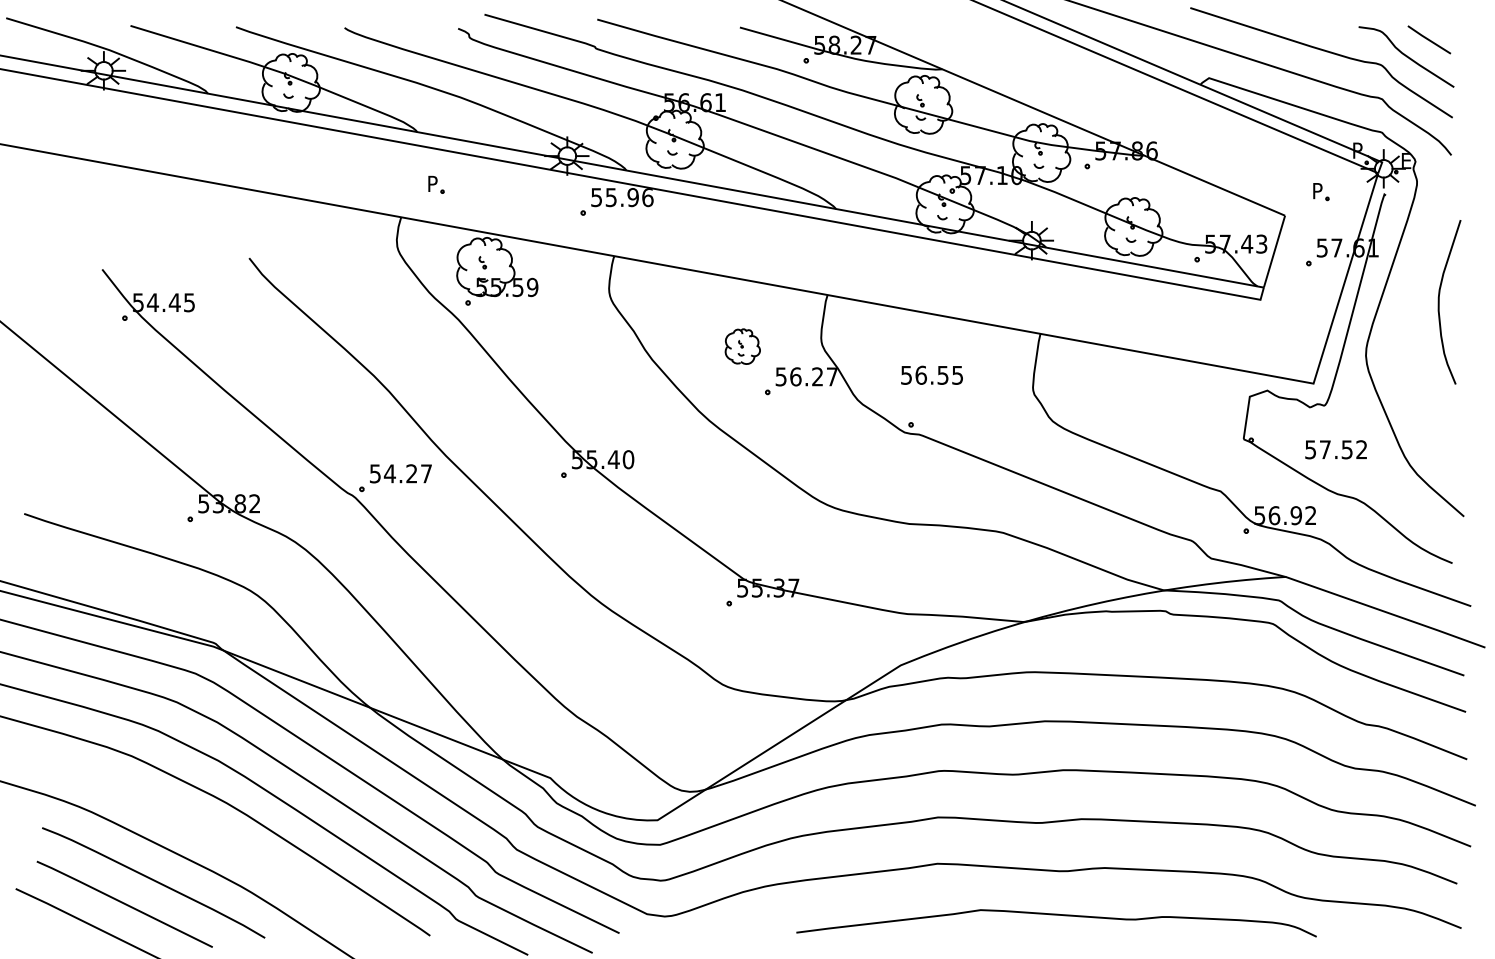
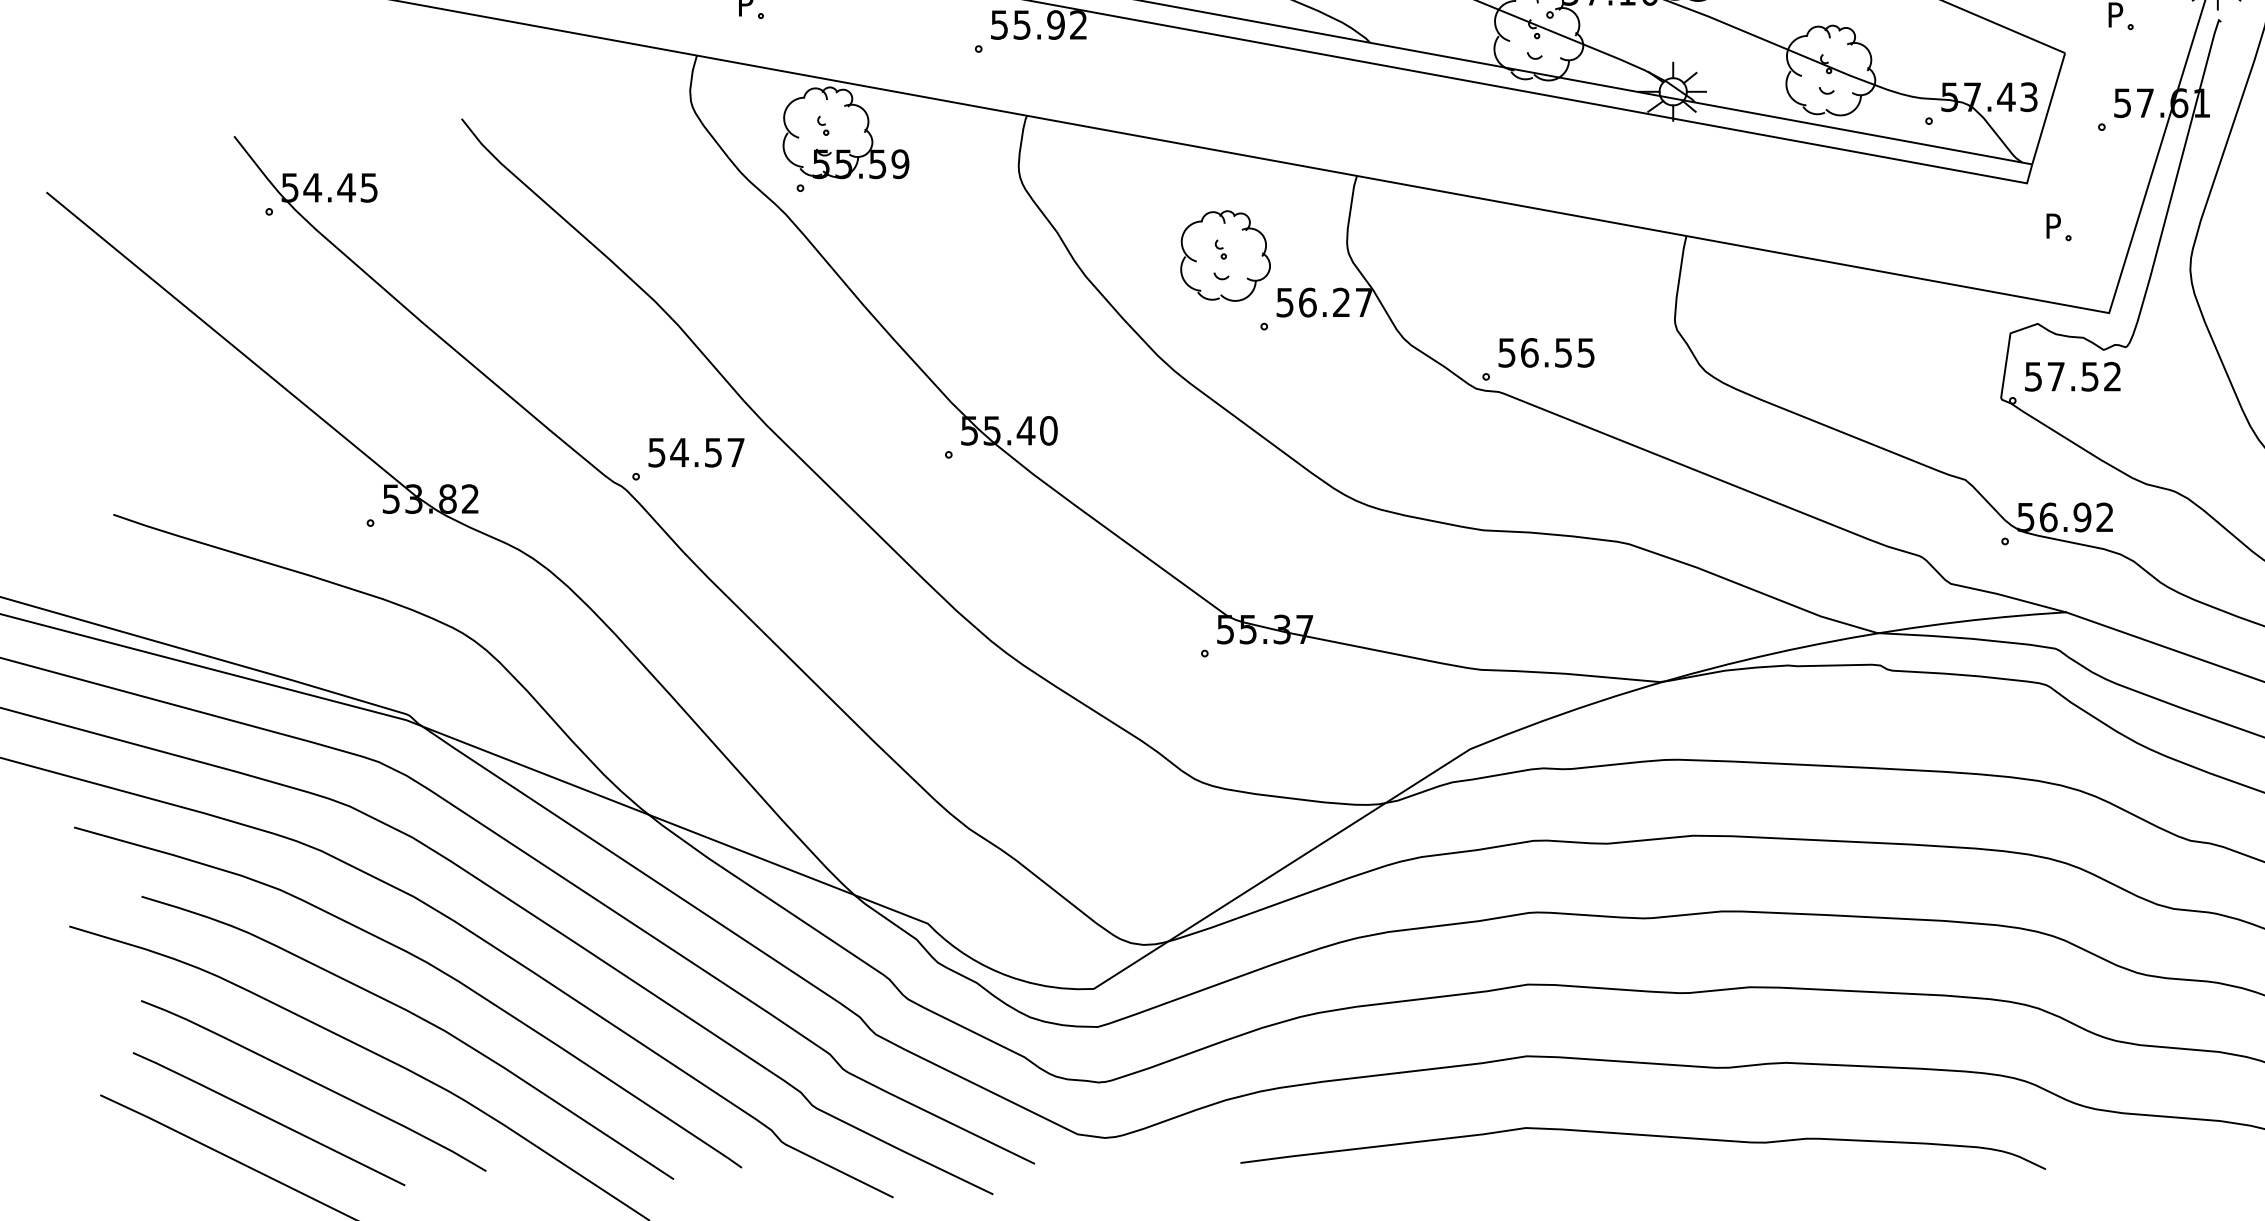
text: (647, 197) -> (1078, 24), 55.96 -> 55.92
part: (1281, 328) -> (2059, 227), added
part: (742, 346) -> (1225, 255), size x1.67
text: (931, 374) -> (1545, 351), moved
text: (1335, 449) -> (2071, 376), moved
text: (411, 473) -> (712, 452), 54.27 -> 54.57
curve: (221, 839) -> (418, 1018), added
curve: (1056, 915) -> (1643, 1136), moved

